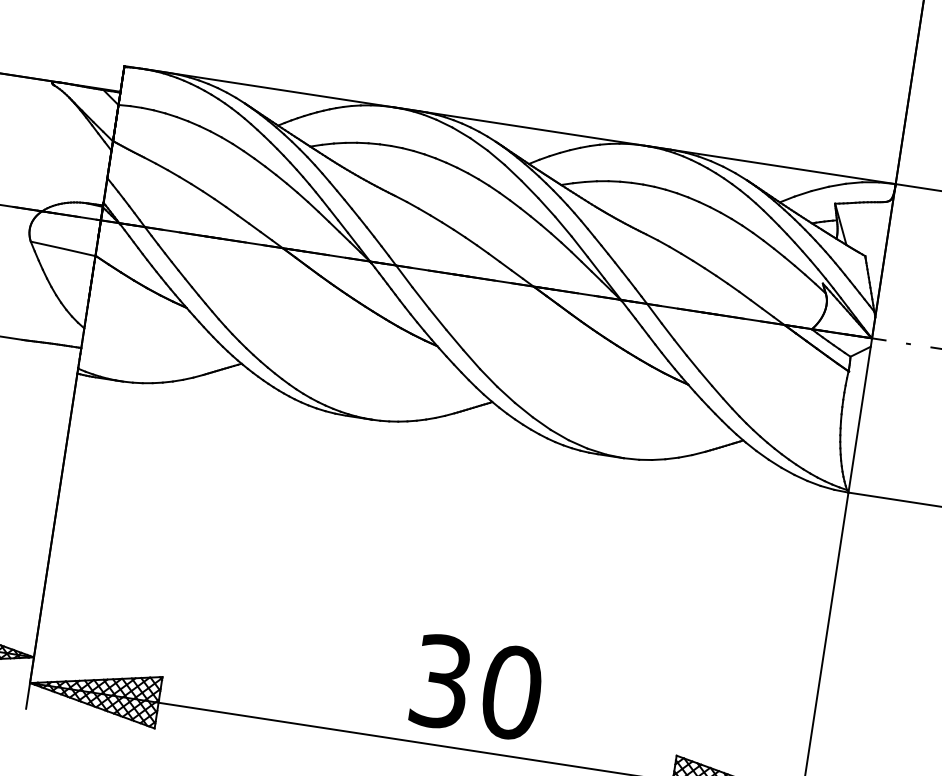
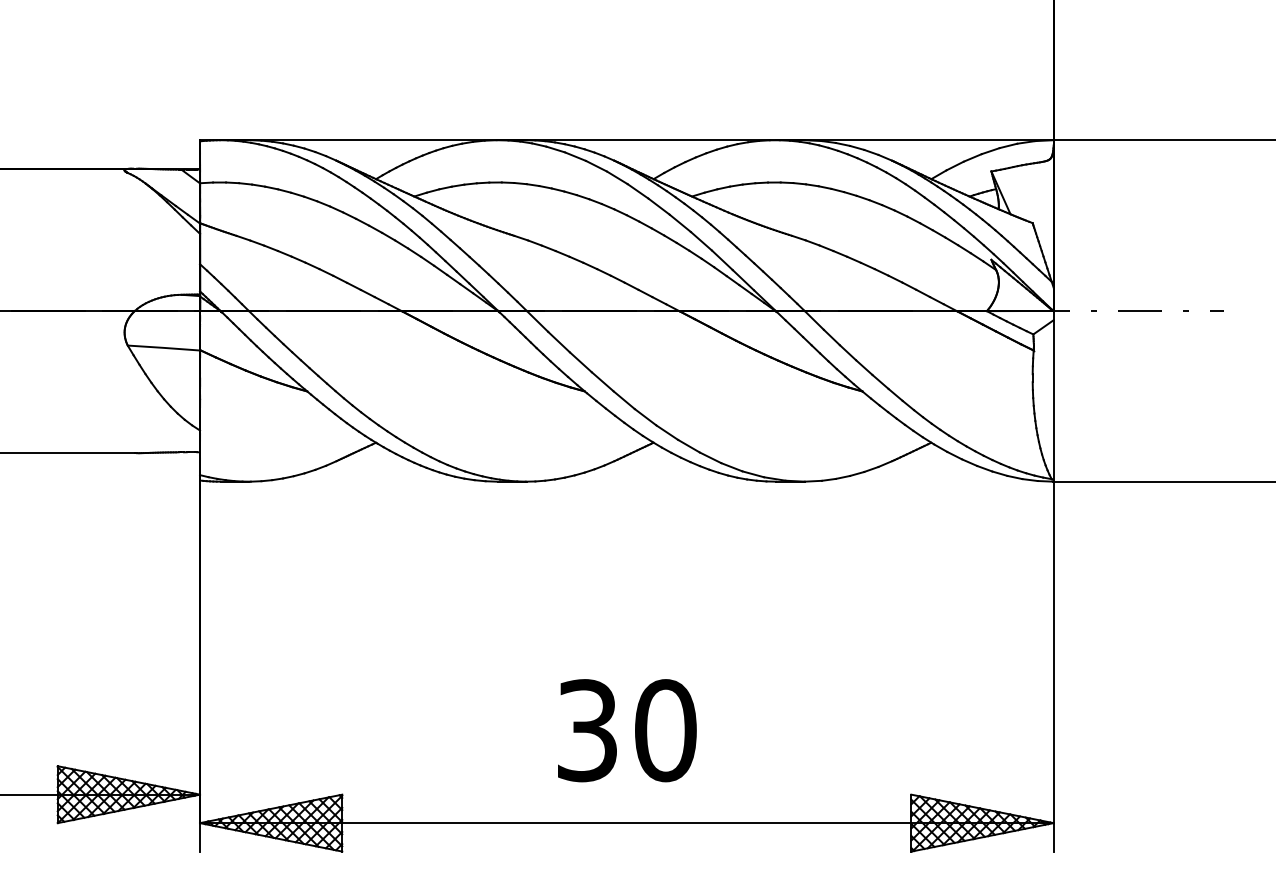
text: (477, 687) -> (627, 730), moved

